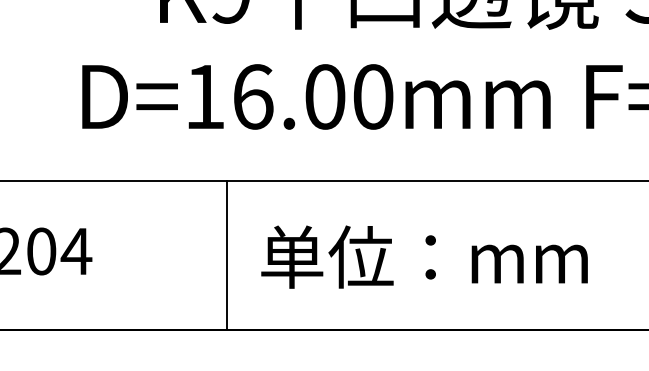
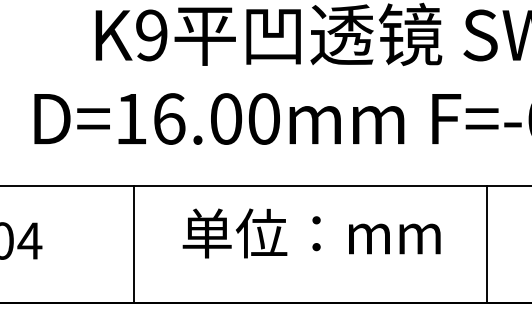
line: (226, 254) -> (133, 243), moved
text: (424, 257) -> (311, 233), moved

